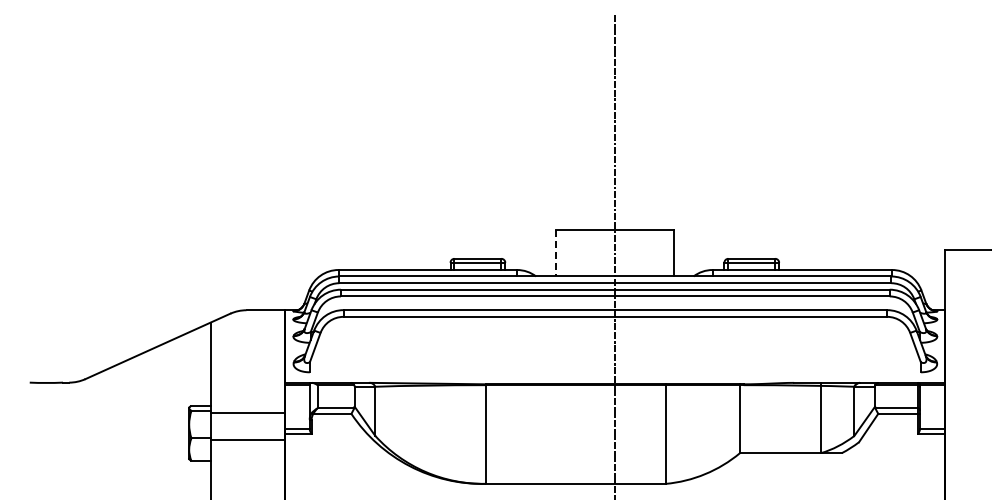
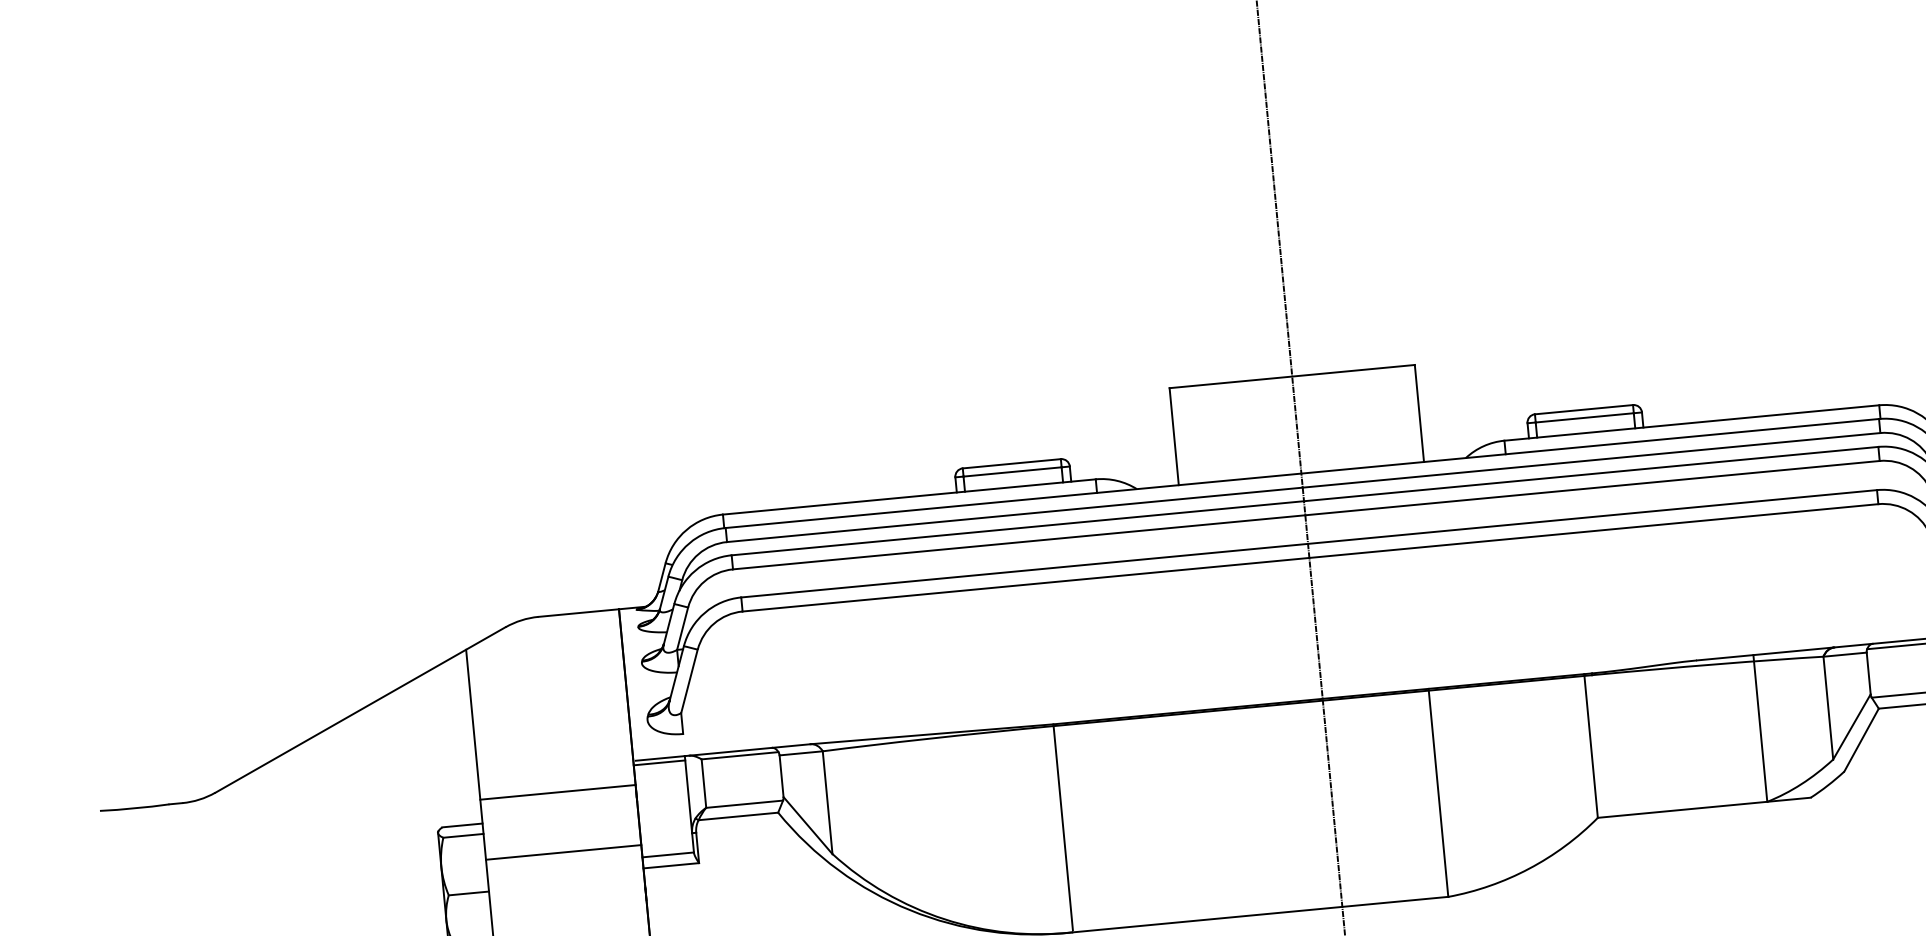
line: (556, 253) -> (1174, 437), dashed -> solid
line: (247, 413) -> (557, 792), moved
line: (247, 440) -> (562, 853), moved

